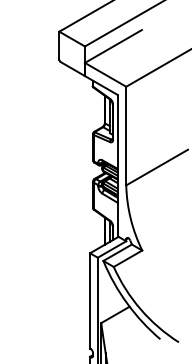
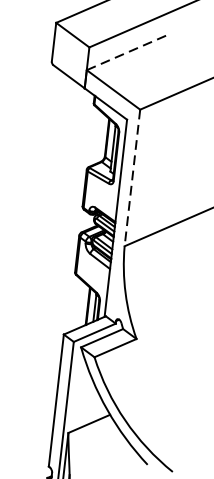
line: (113, 46) -> (128, 51), solid -> dashed
line: (126, 136) -> (132, 178), solid -> dashed

